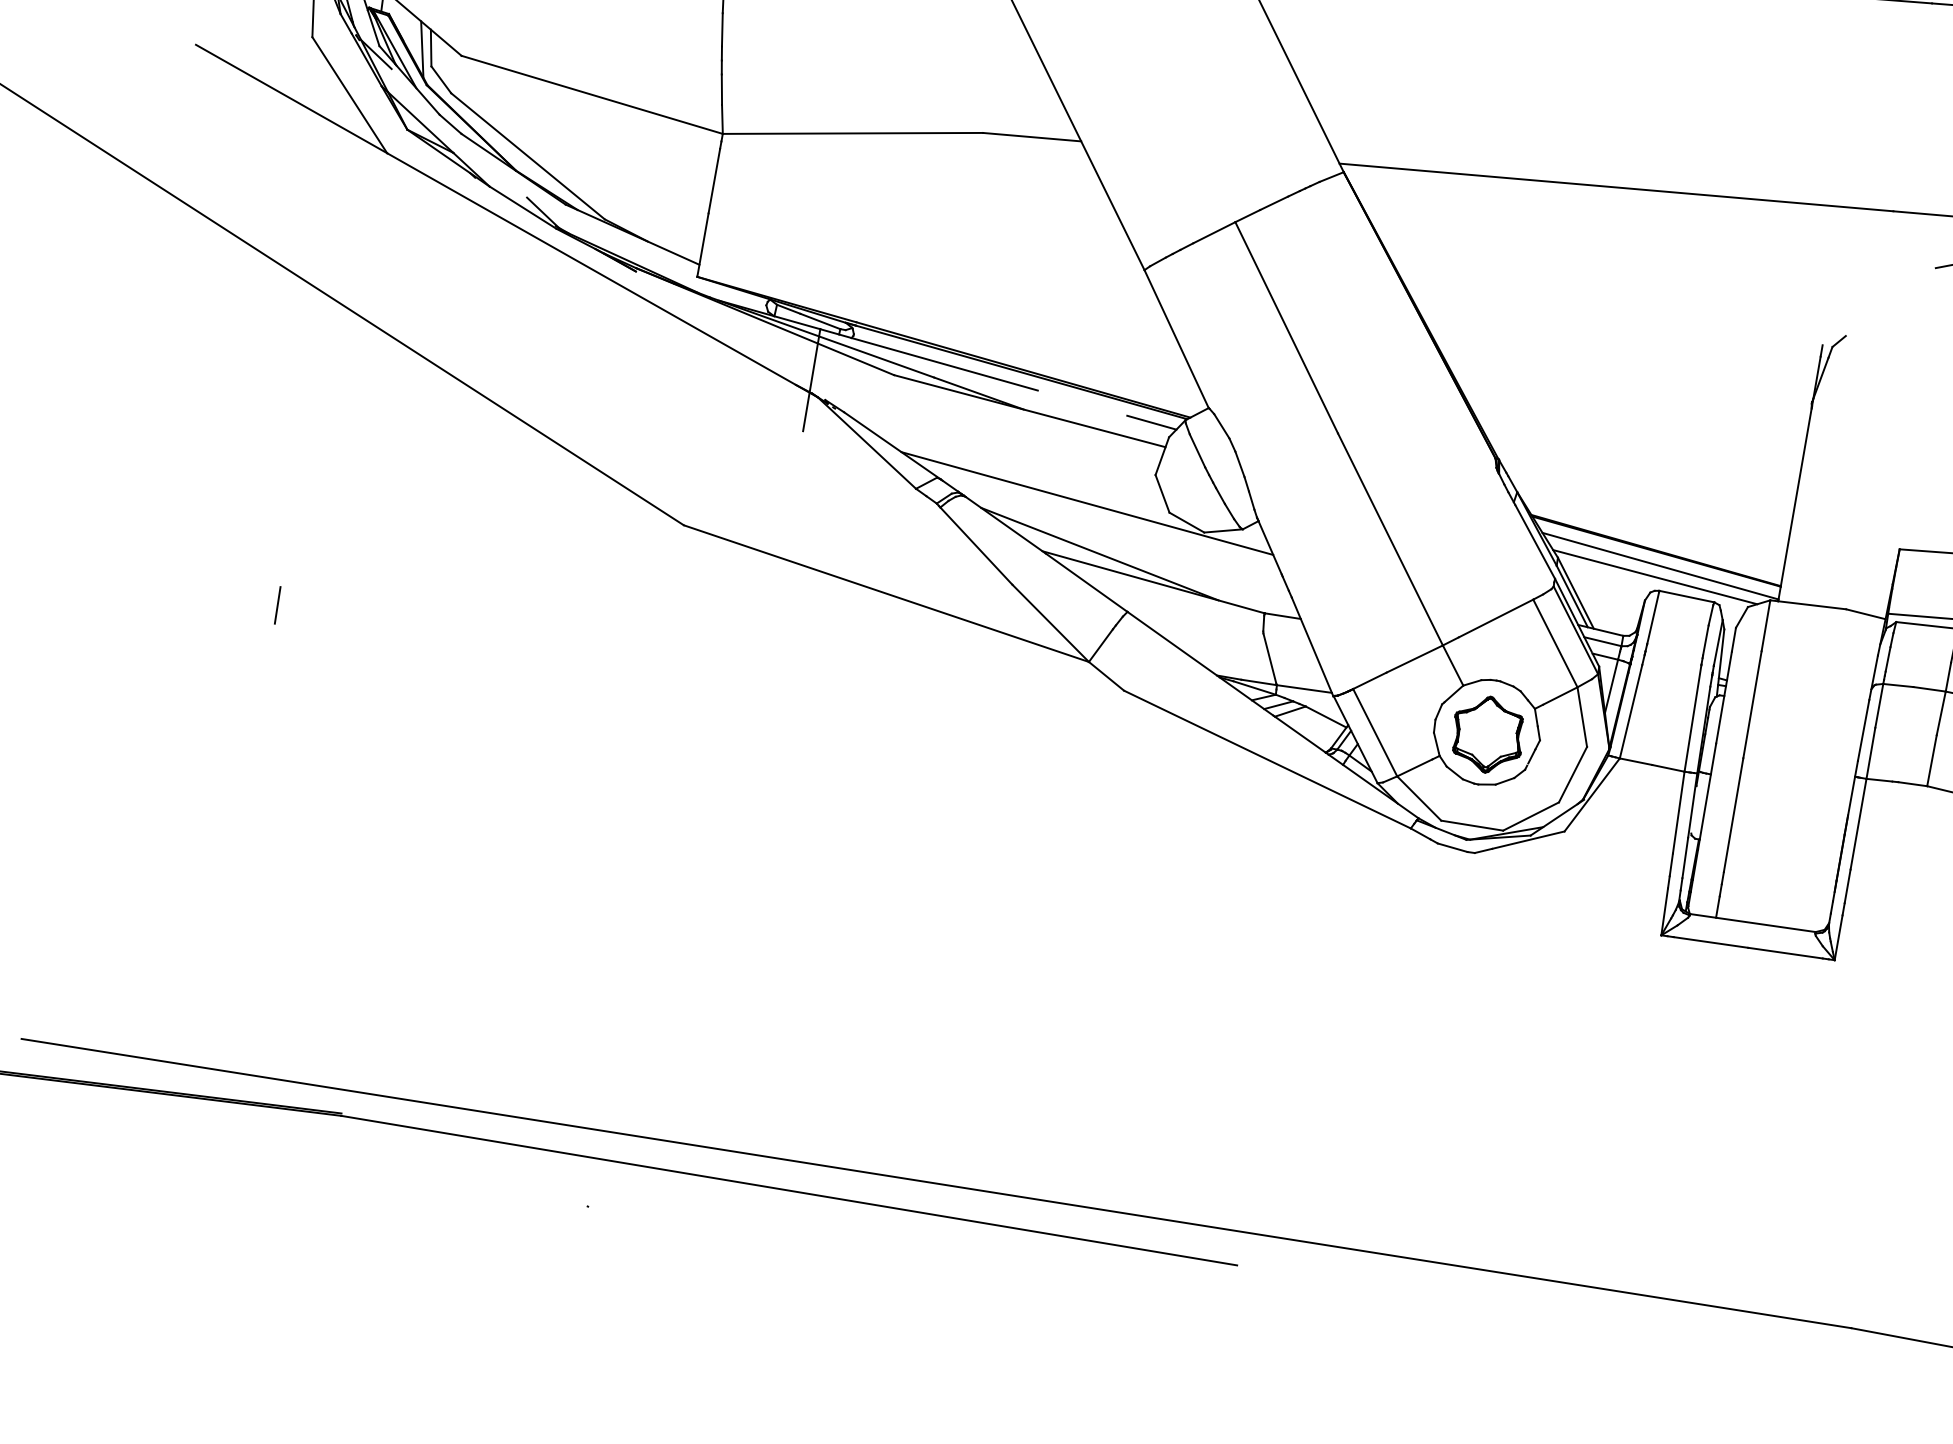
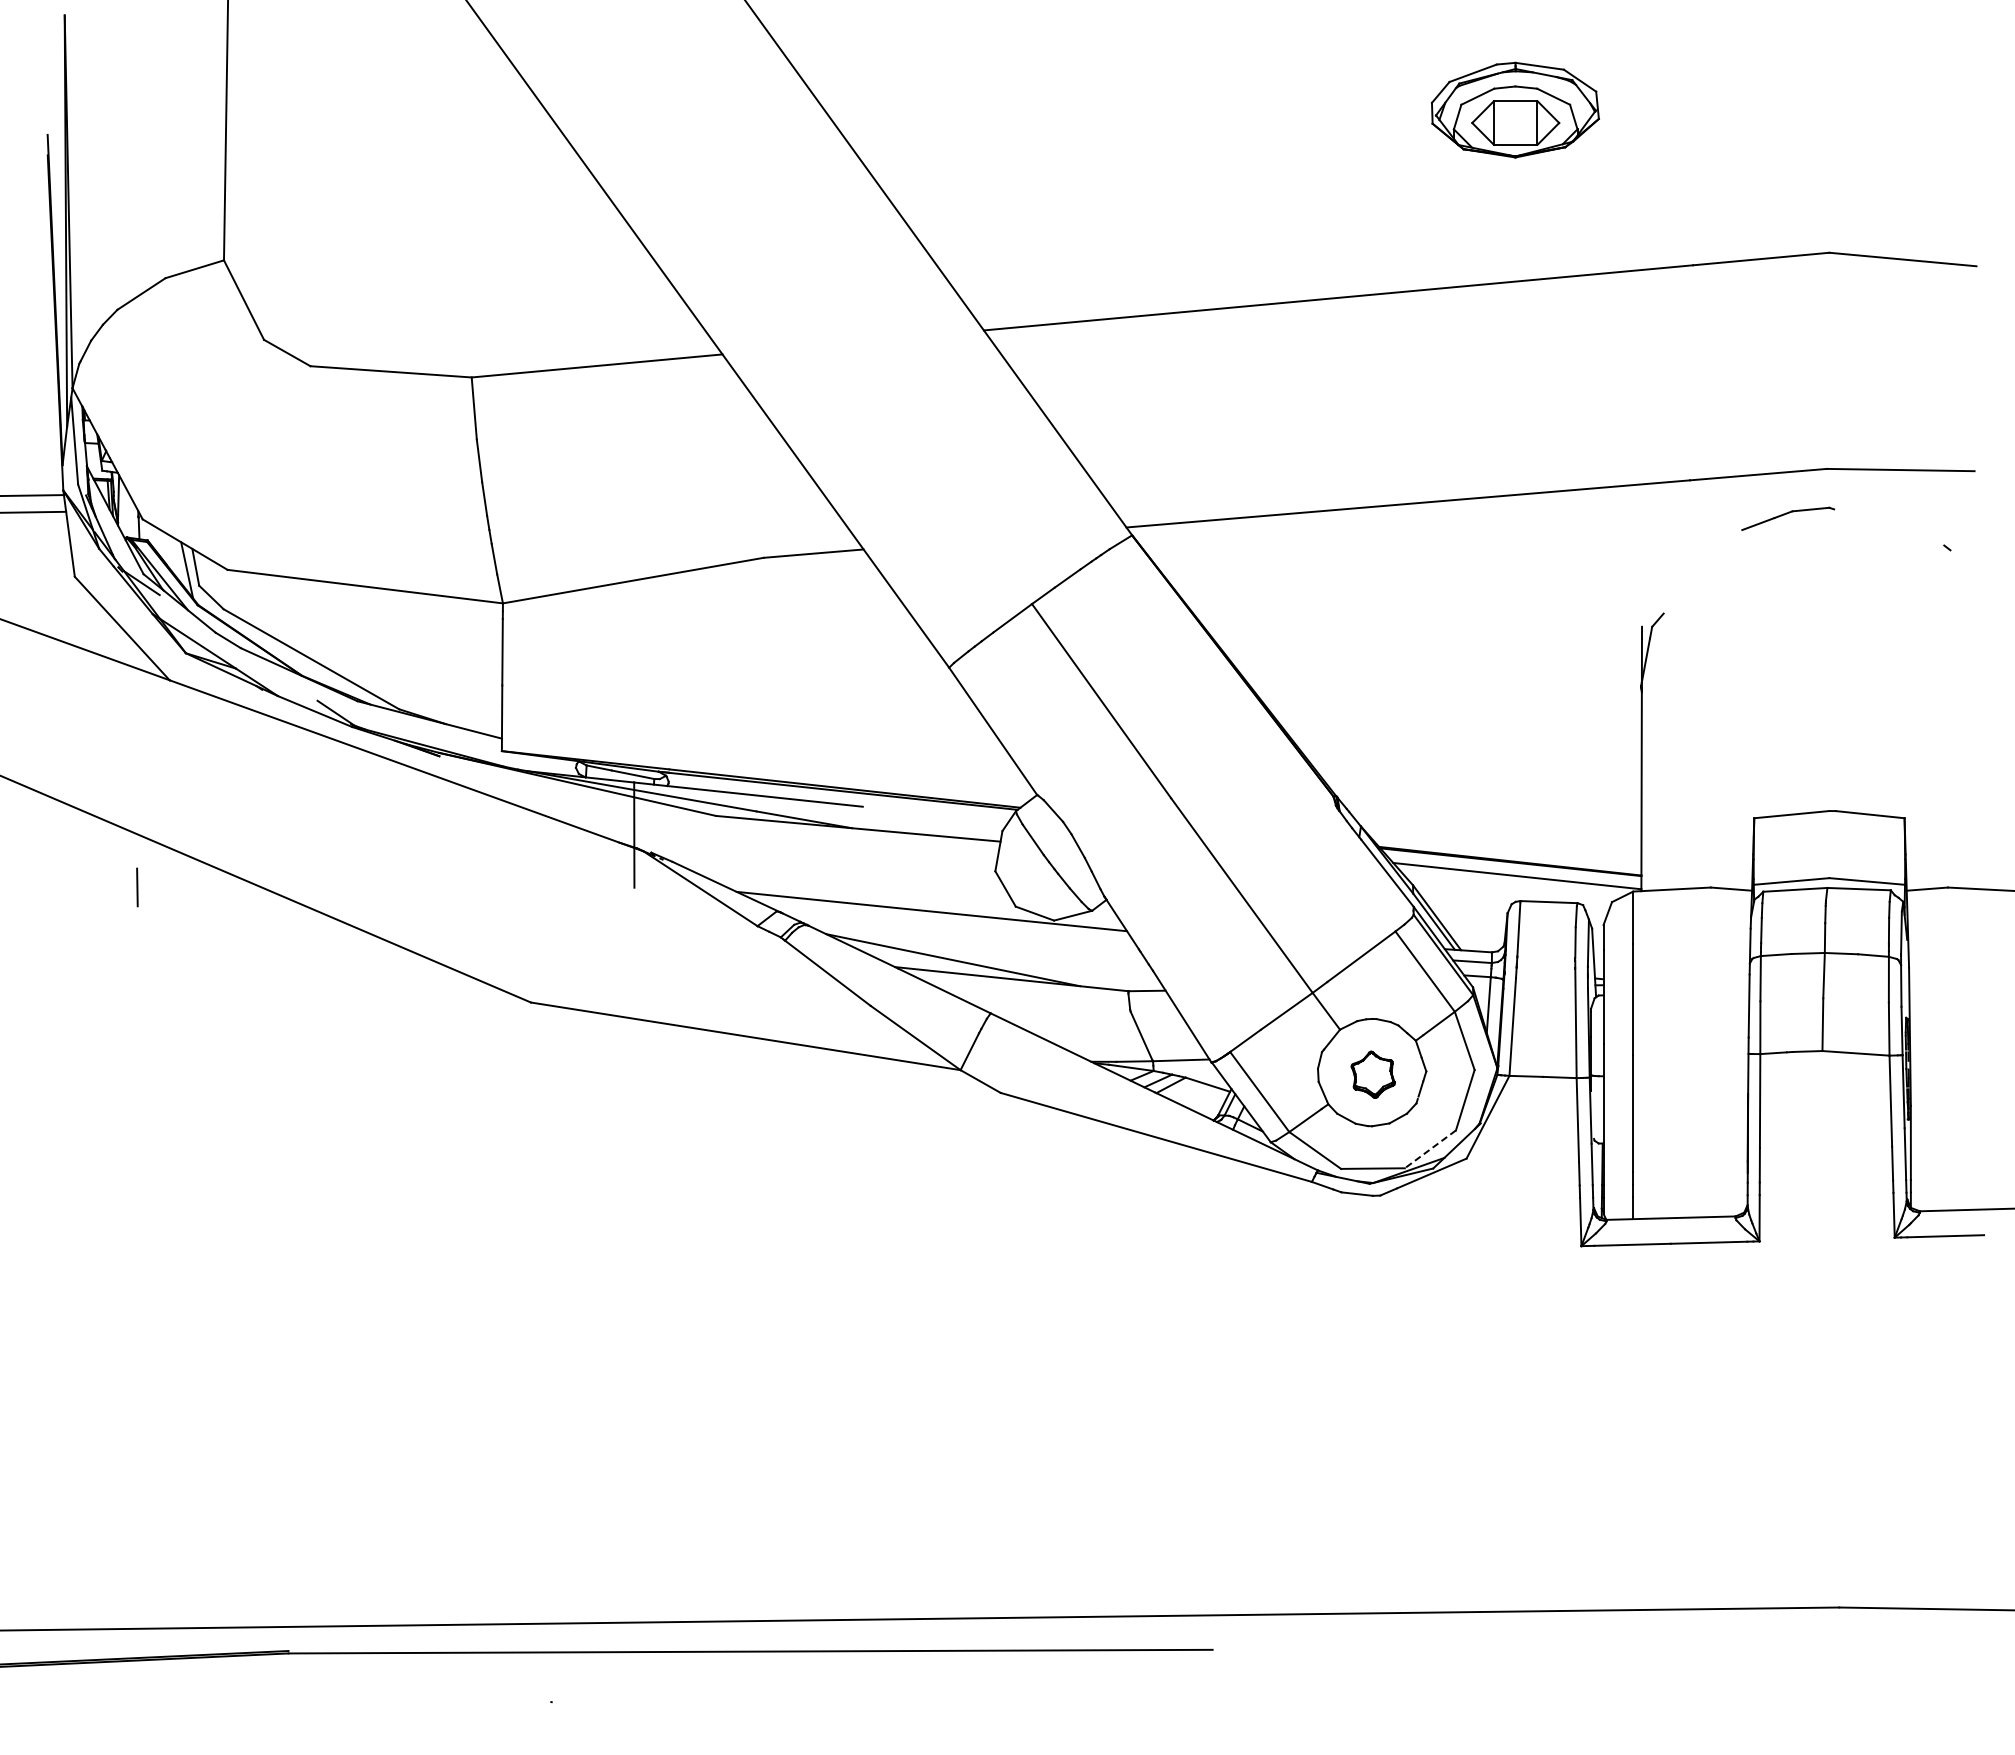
line: (1151, 422) -> (982, 819), removed
line: (1654, 576) -> (1513, 887), removed
line: (277, 605) -> (137, 887), moved
part: (1488, 734) -> (1373, 1074), size x0.6
line: (1531, 816) -> (1430, 1149), solid -> dashed

